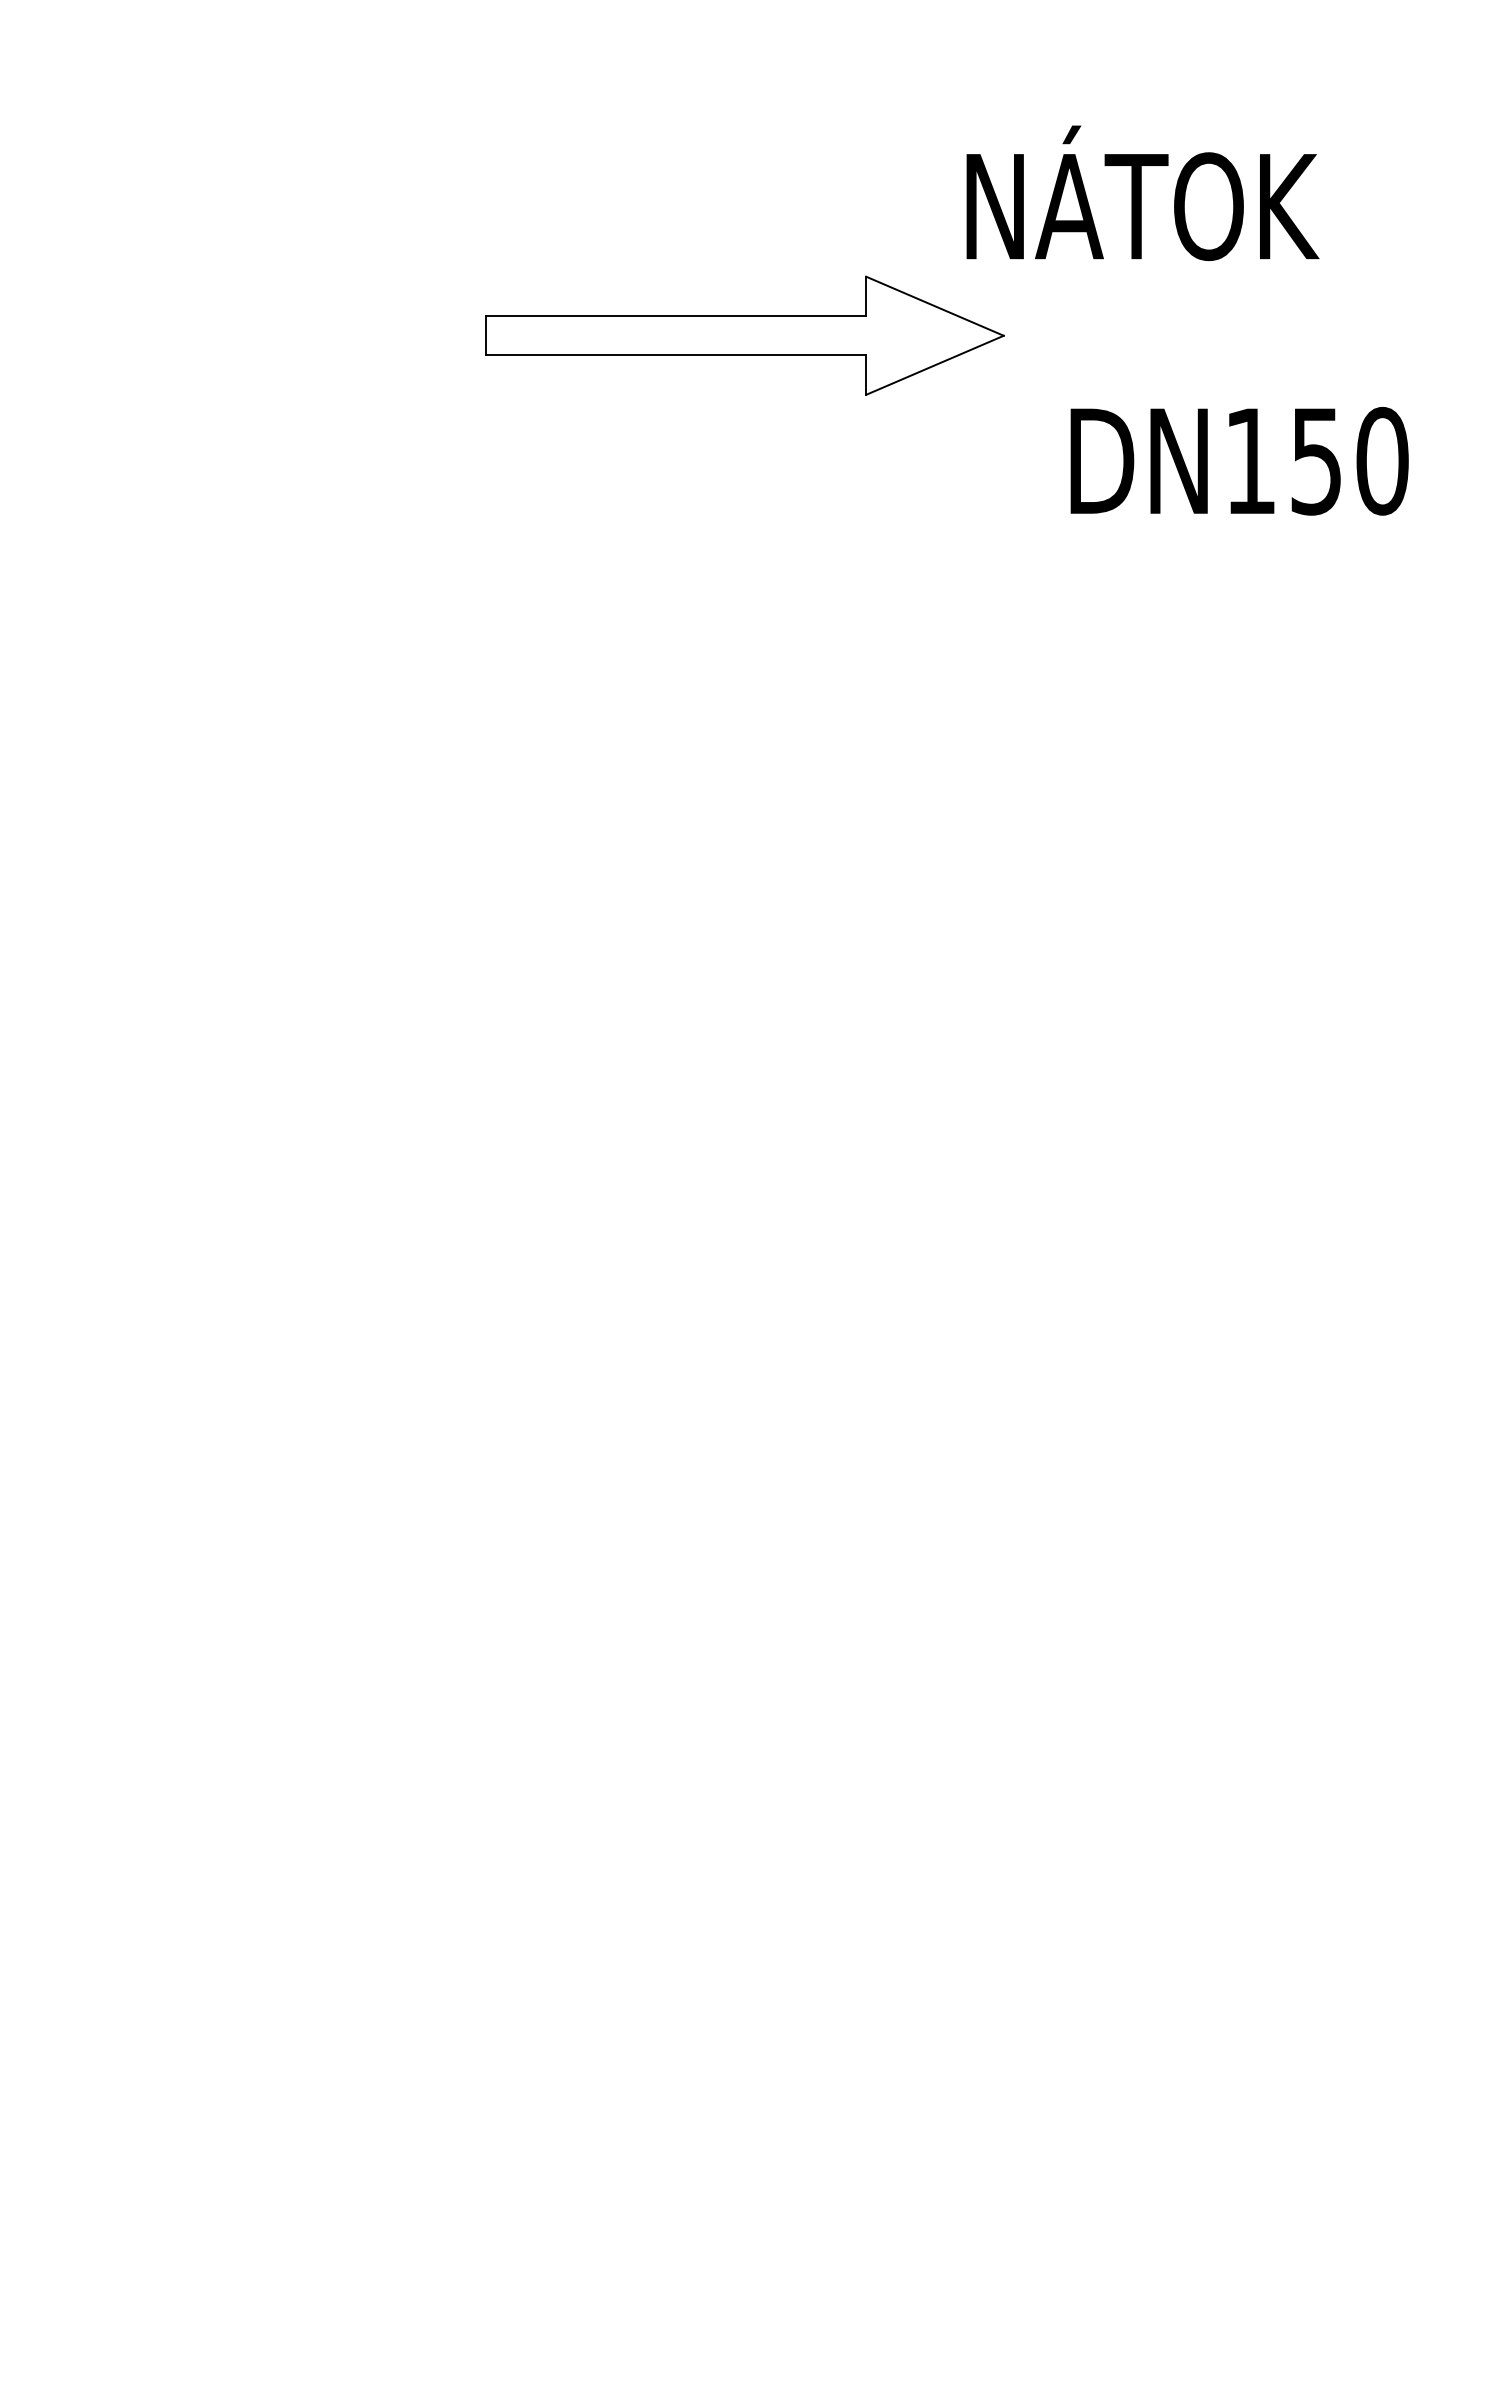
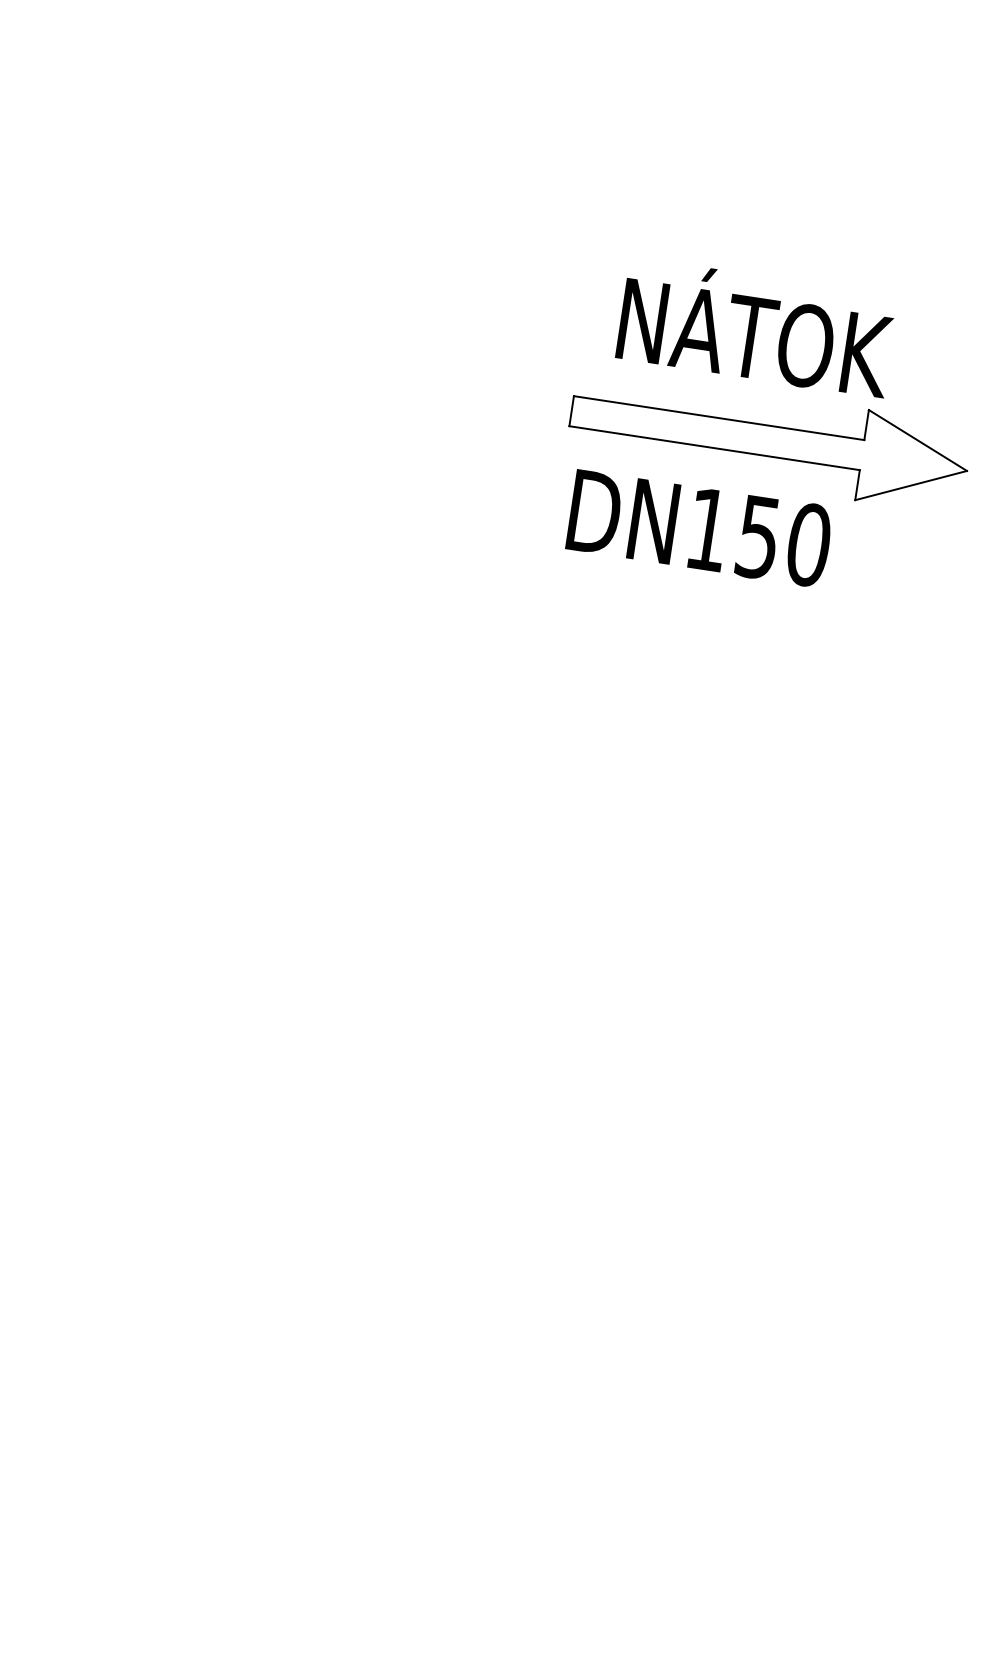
part: (744, 335) -> (769, 440), moved
text: (1239, 460) -> (699, 527), moved

